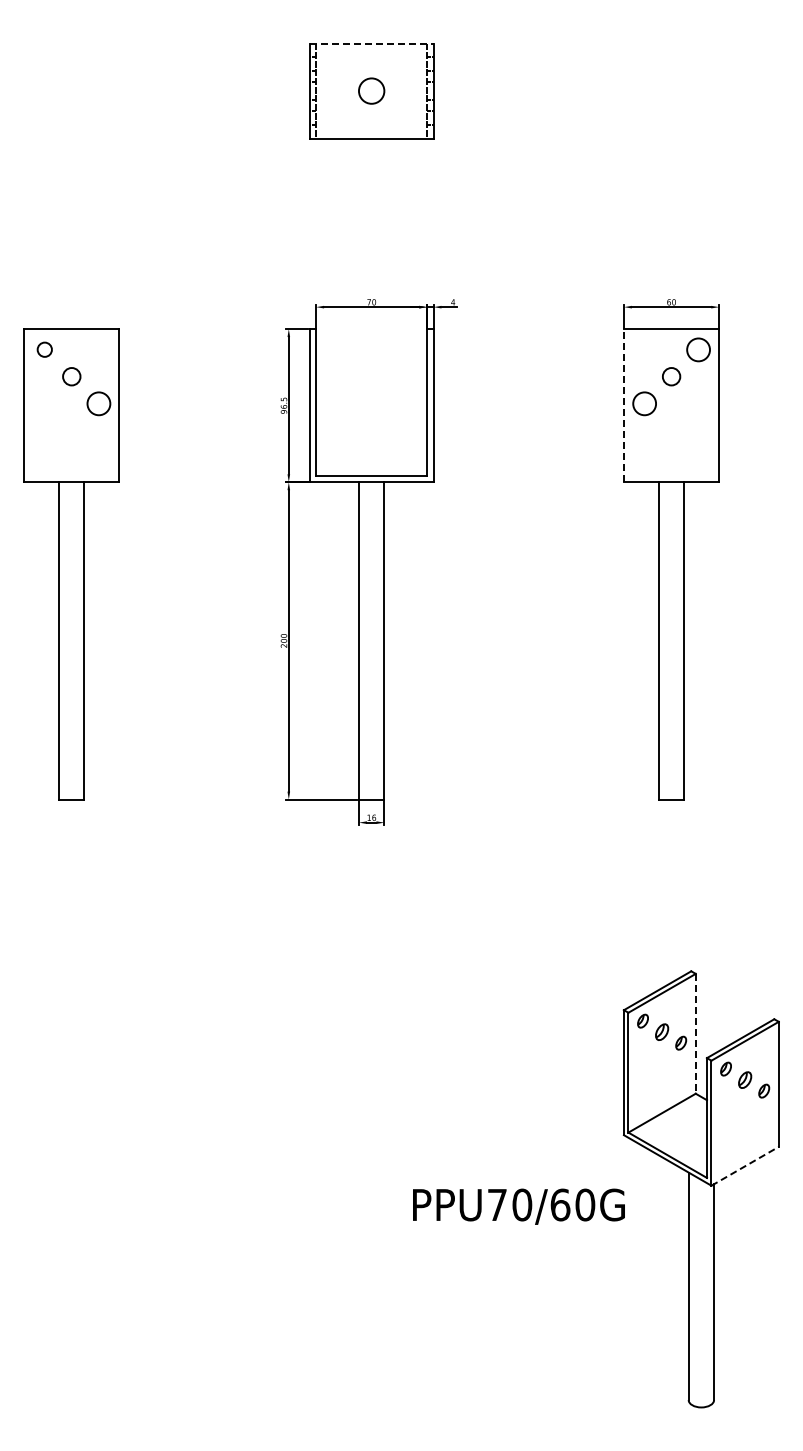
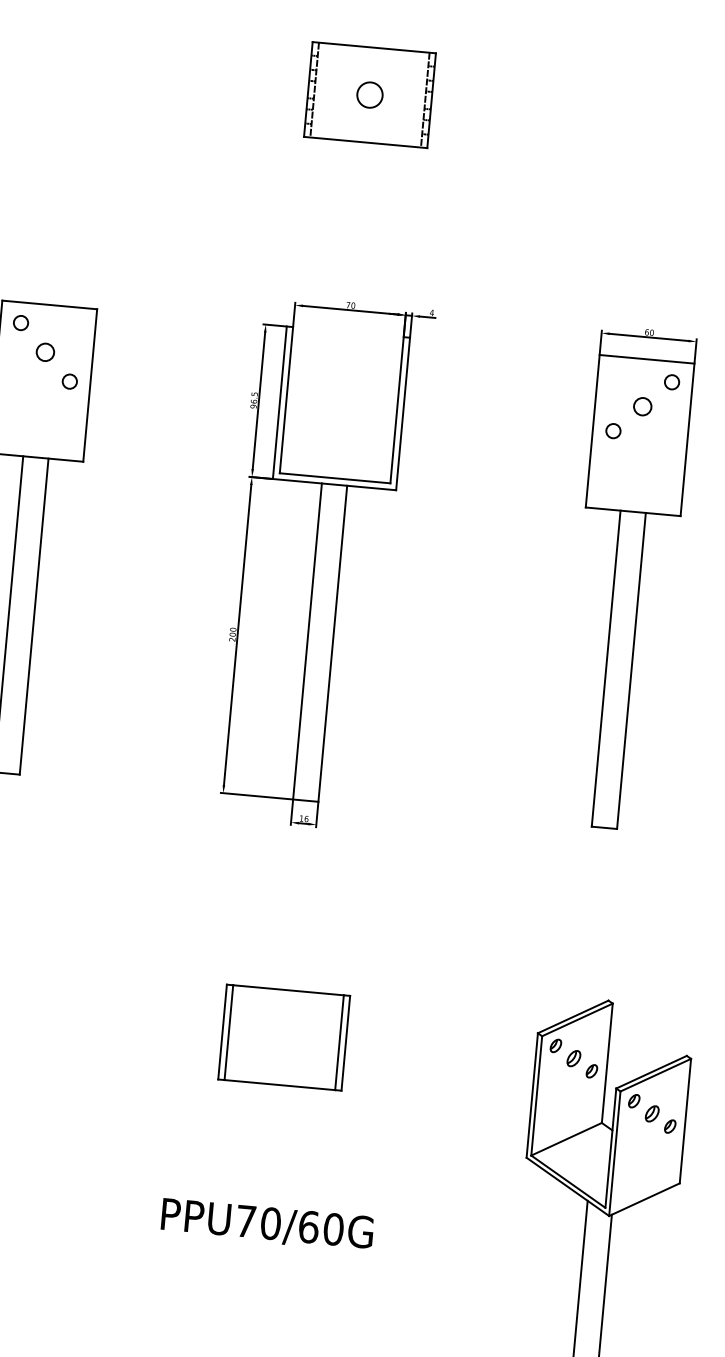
line: (371, 43) -> (374, 47), dashed -> solid
circle: (698, 349) -> (672, 382), size x0.62
circle: (98, 403) -> (69, 381), size x0.62
circle: (644, 403) -> (613, 430), size x0.62
line: (623, 405) -> (592, 431), dashed -> solid
line: (695, 1033) -> (607, 1062), dashed -> solid
part: (371, 1037) -> (284, 1037), added
line: (745, 1166) -> (644, 1199), dashed -> solid
text: (518, 1206) -> (266, 1224), moved

